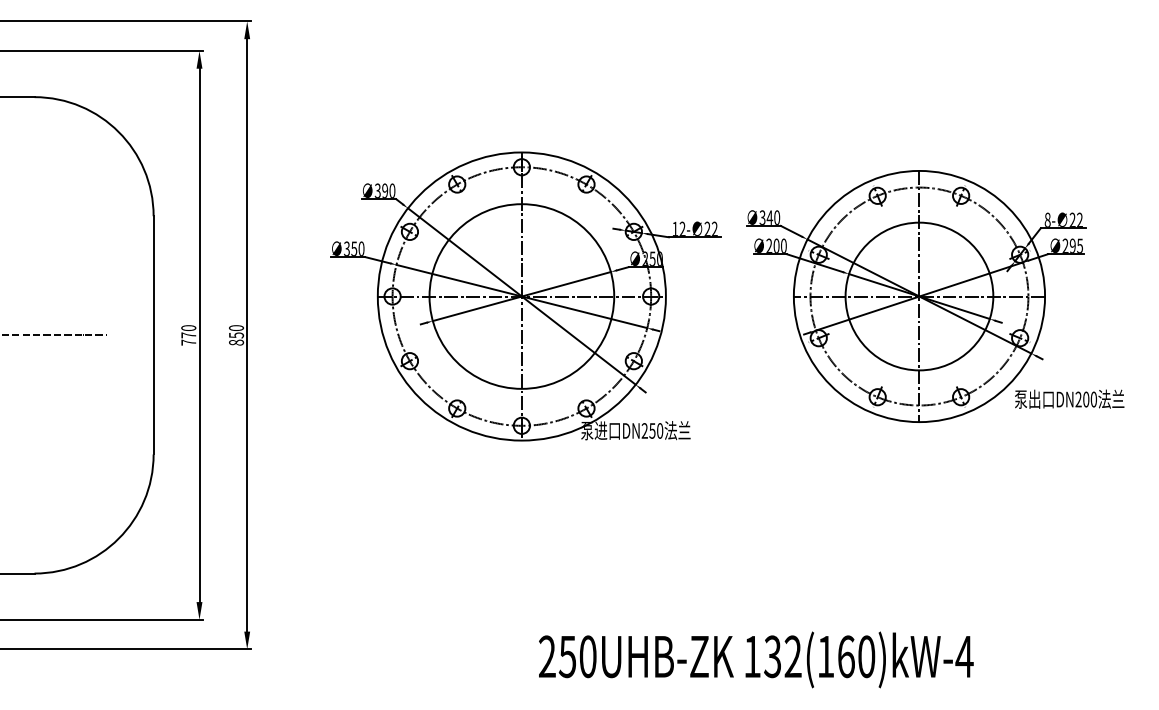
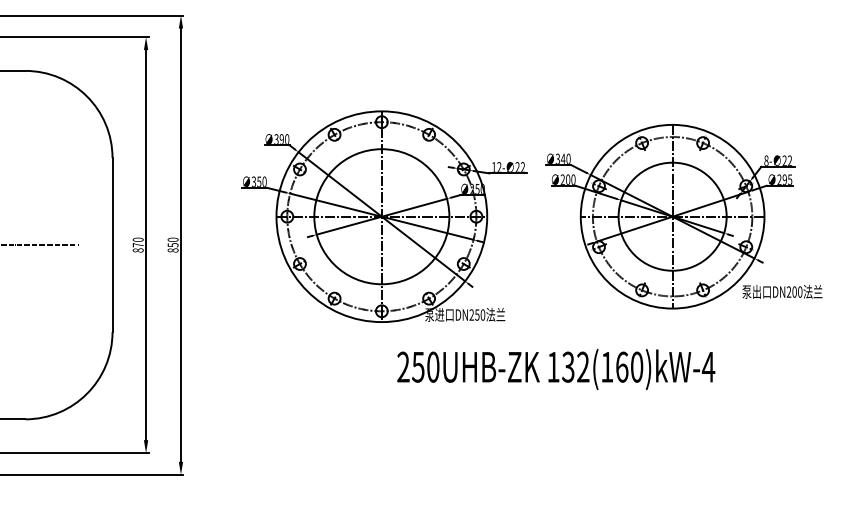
text: (187, 342) -> (137, 250), 770 -> 870
text: (756, 659) -> (556, 369), moved

